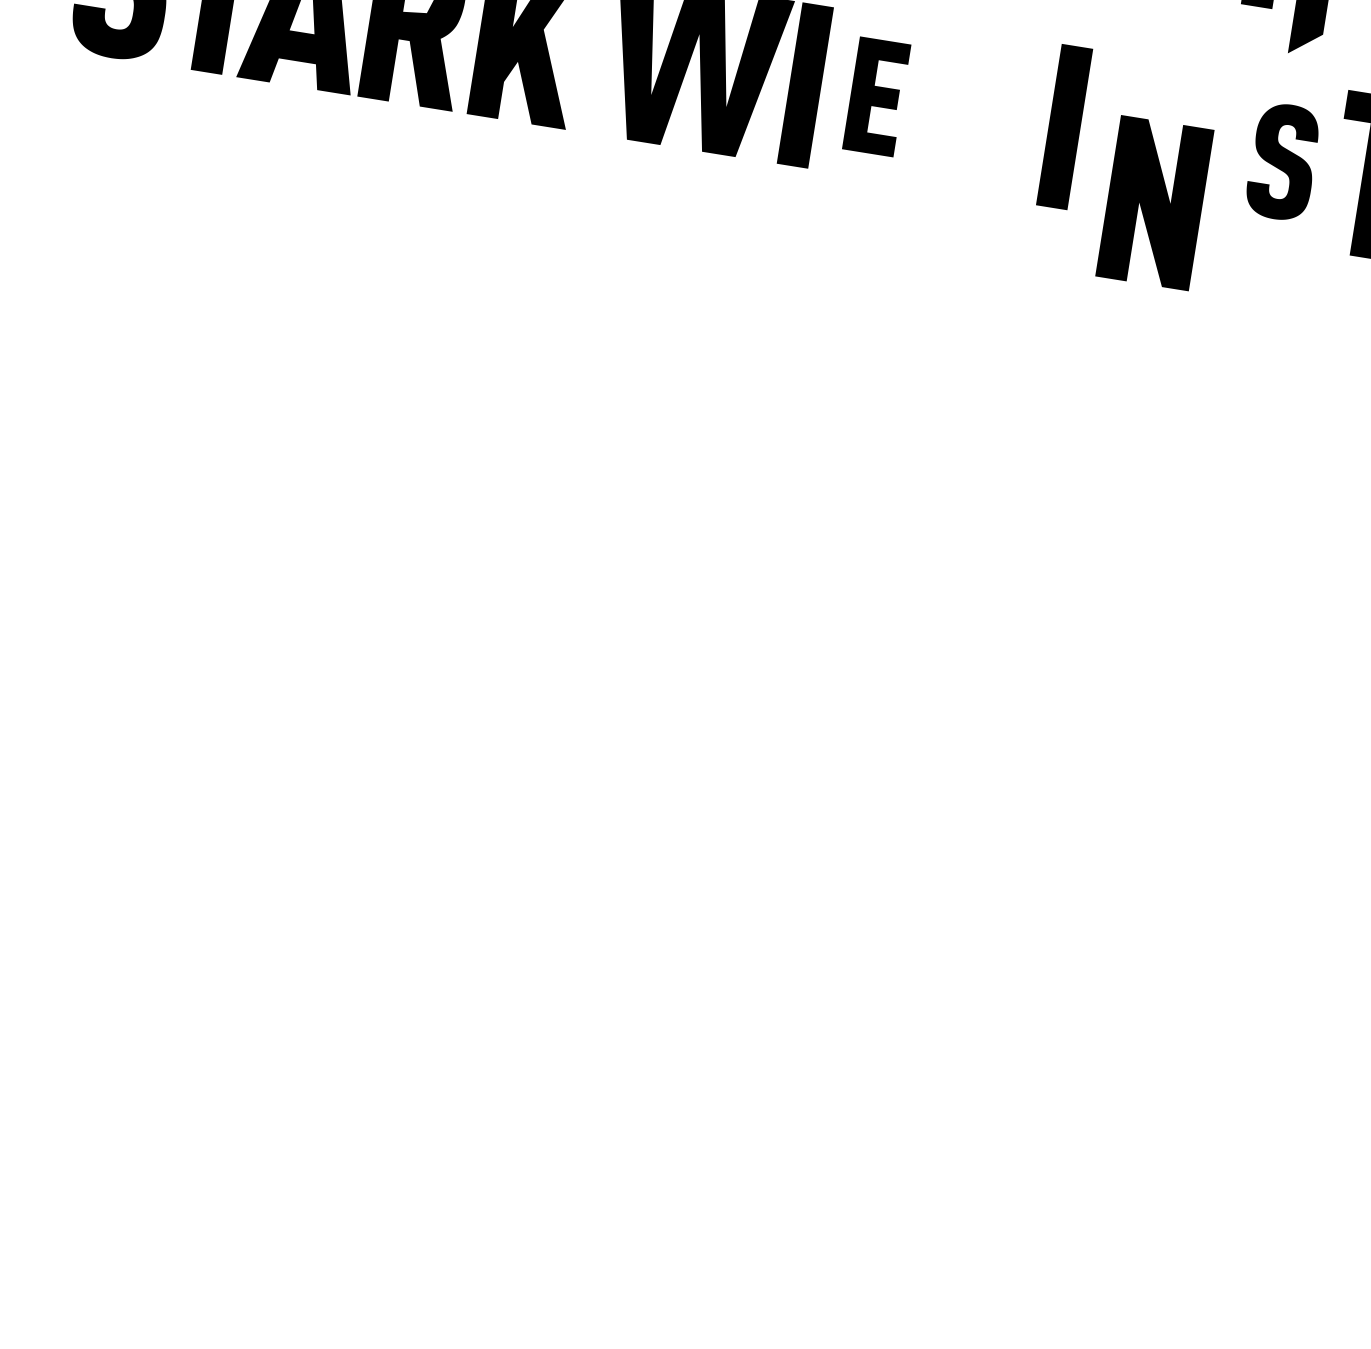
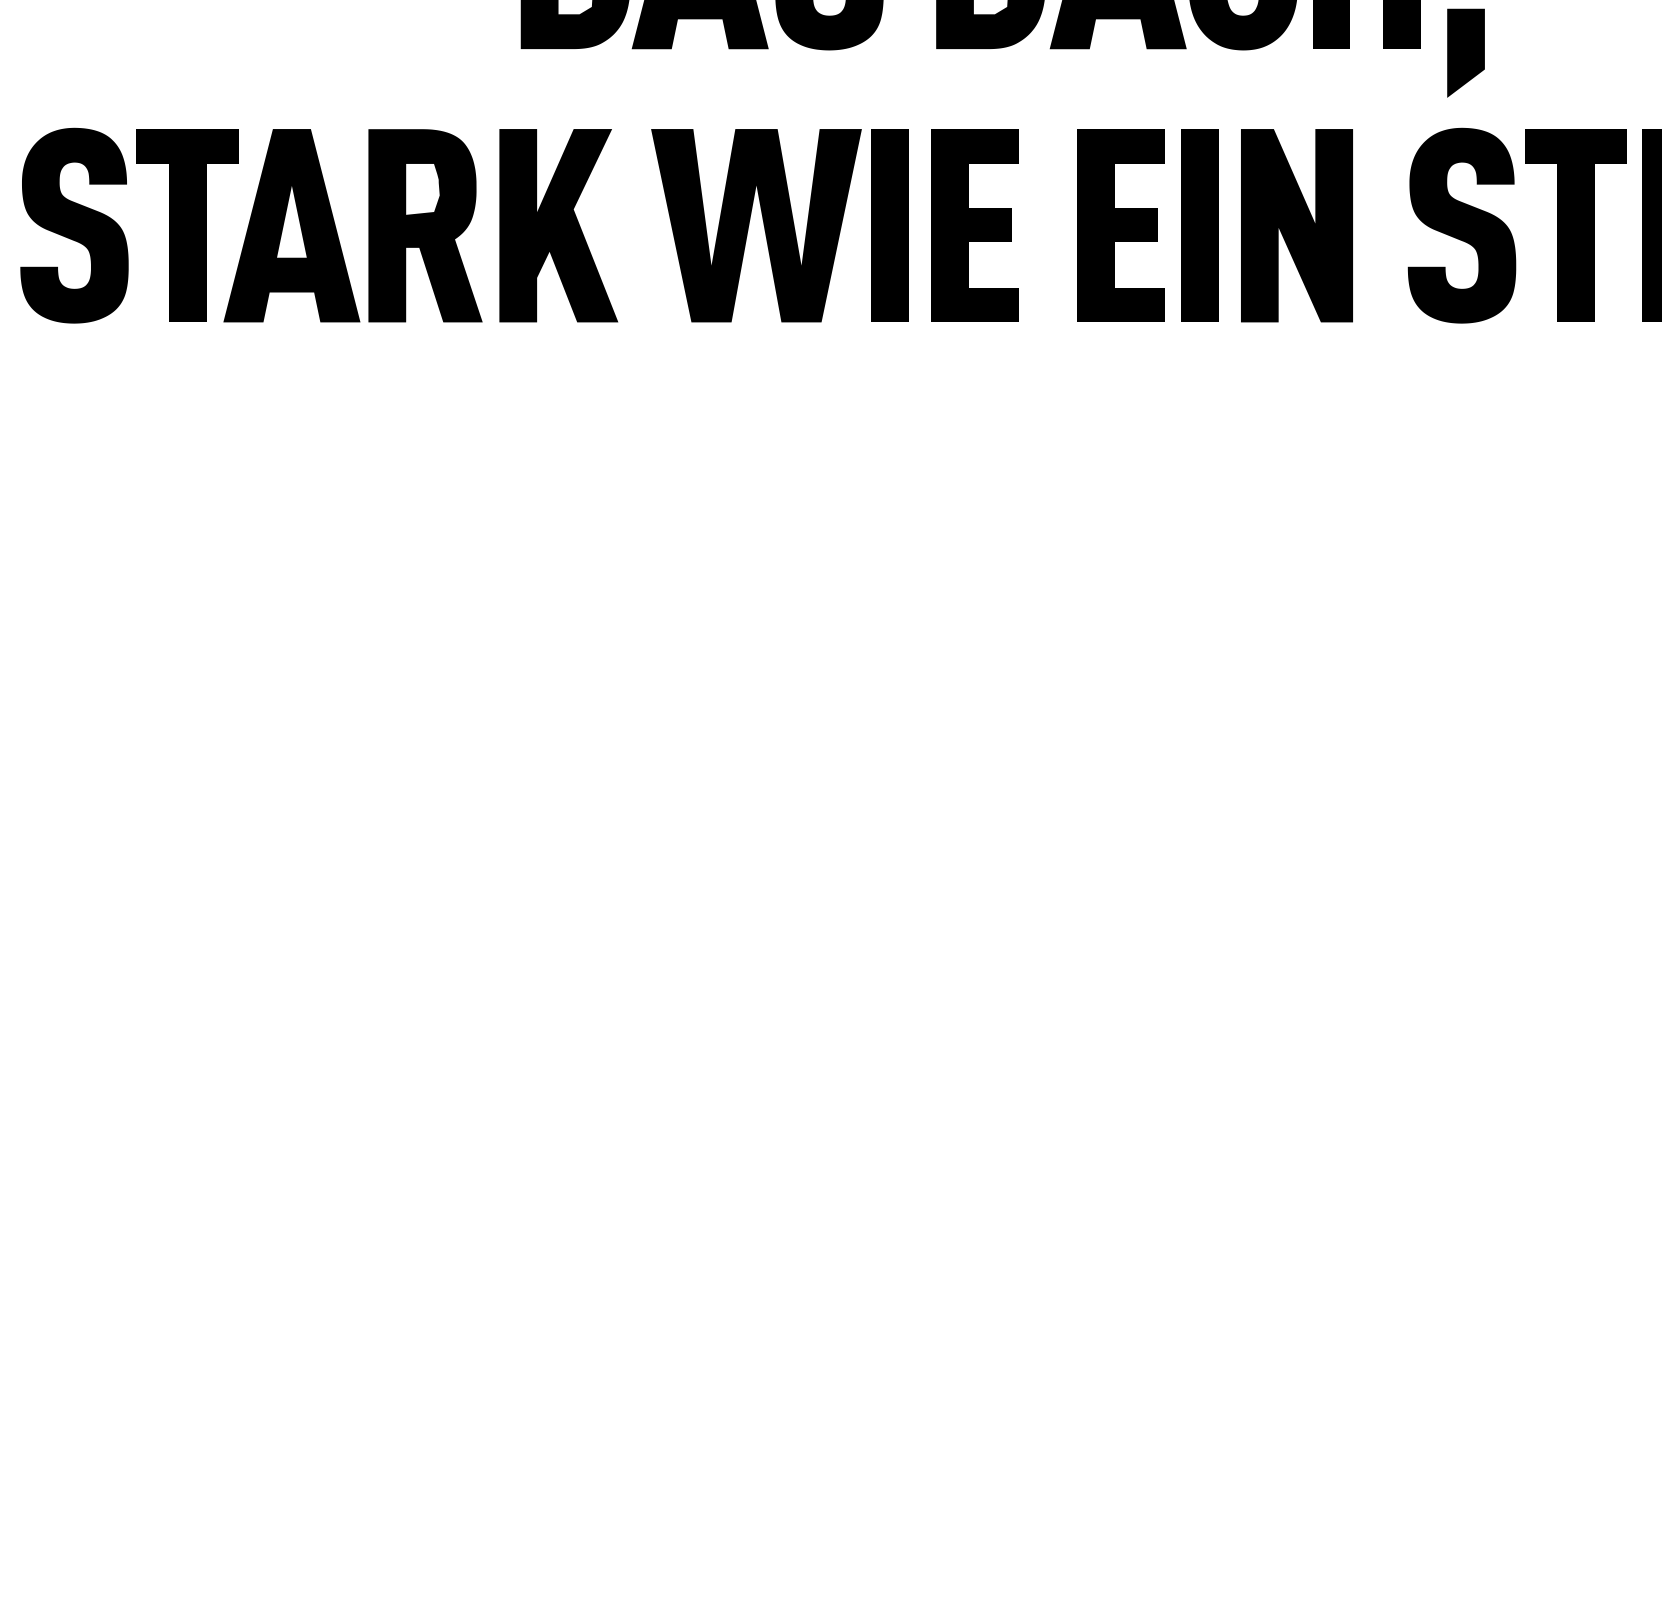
part: (876, 96) -> (974, 225), size x1.43
fill: (998, 116) -> (1121, 225), added
part: (1282, 161) -> (1461, 225), size x1.43
part: (1154, 202) -> (1296, 225), moved

